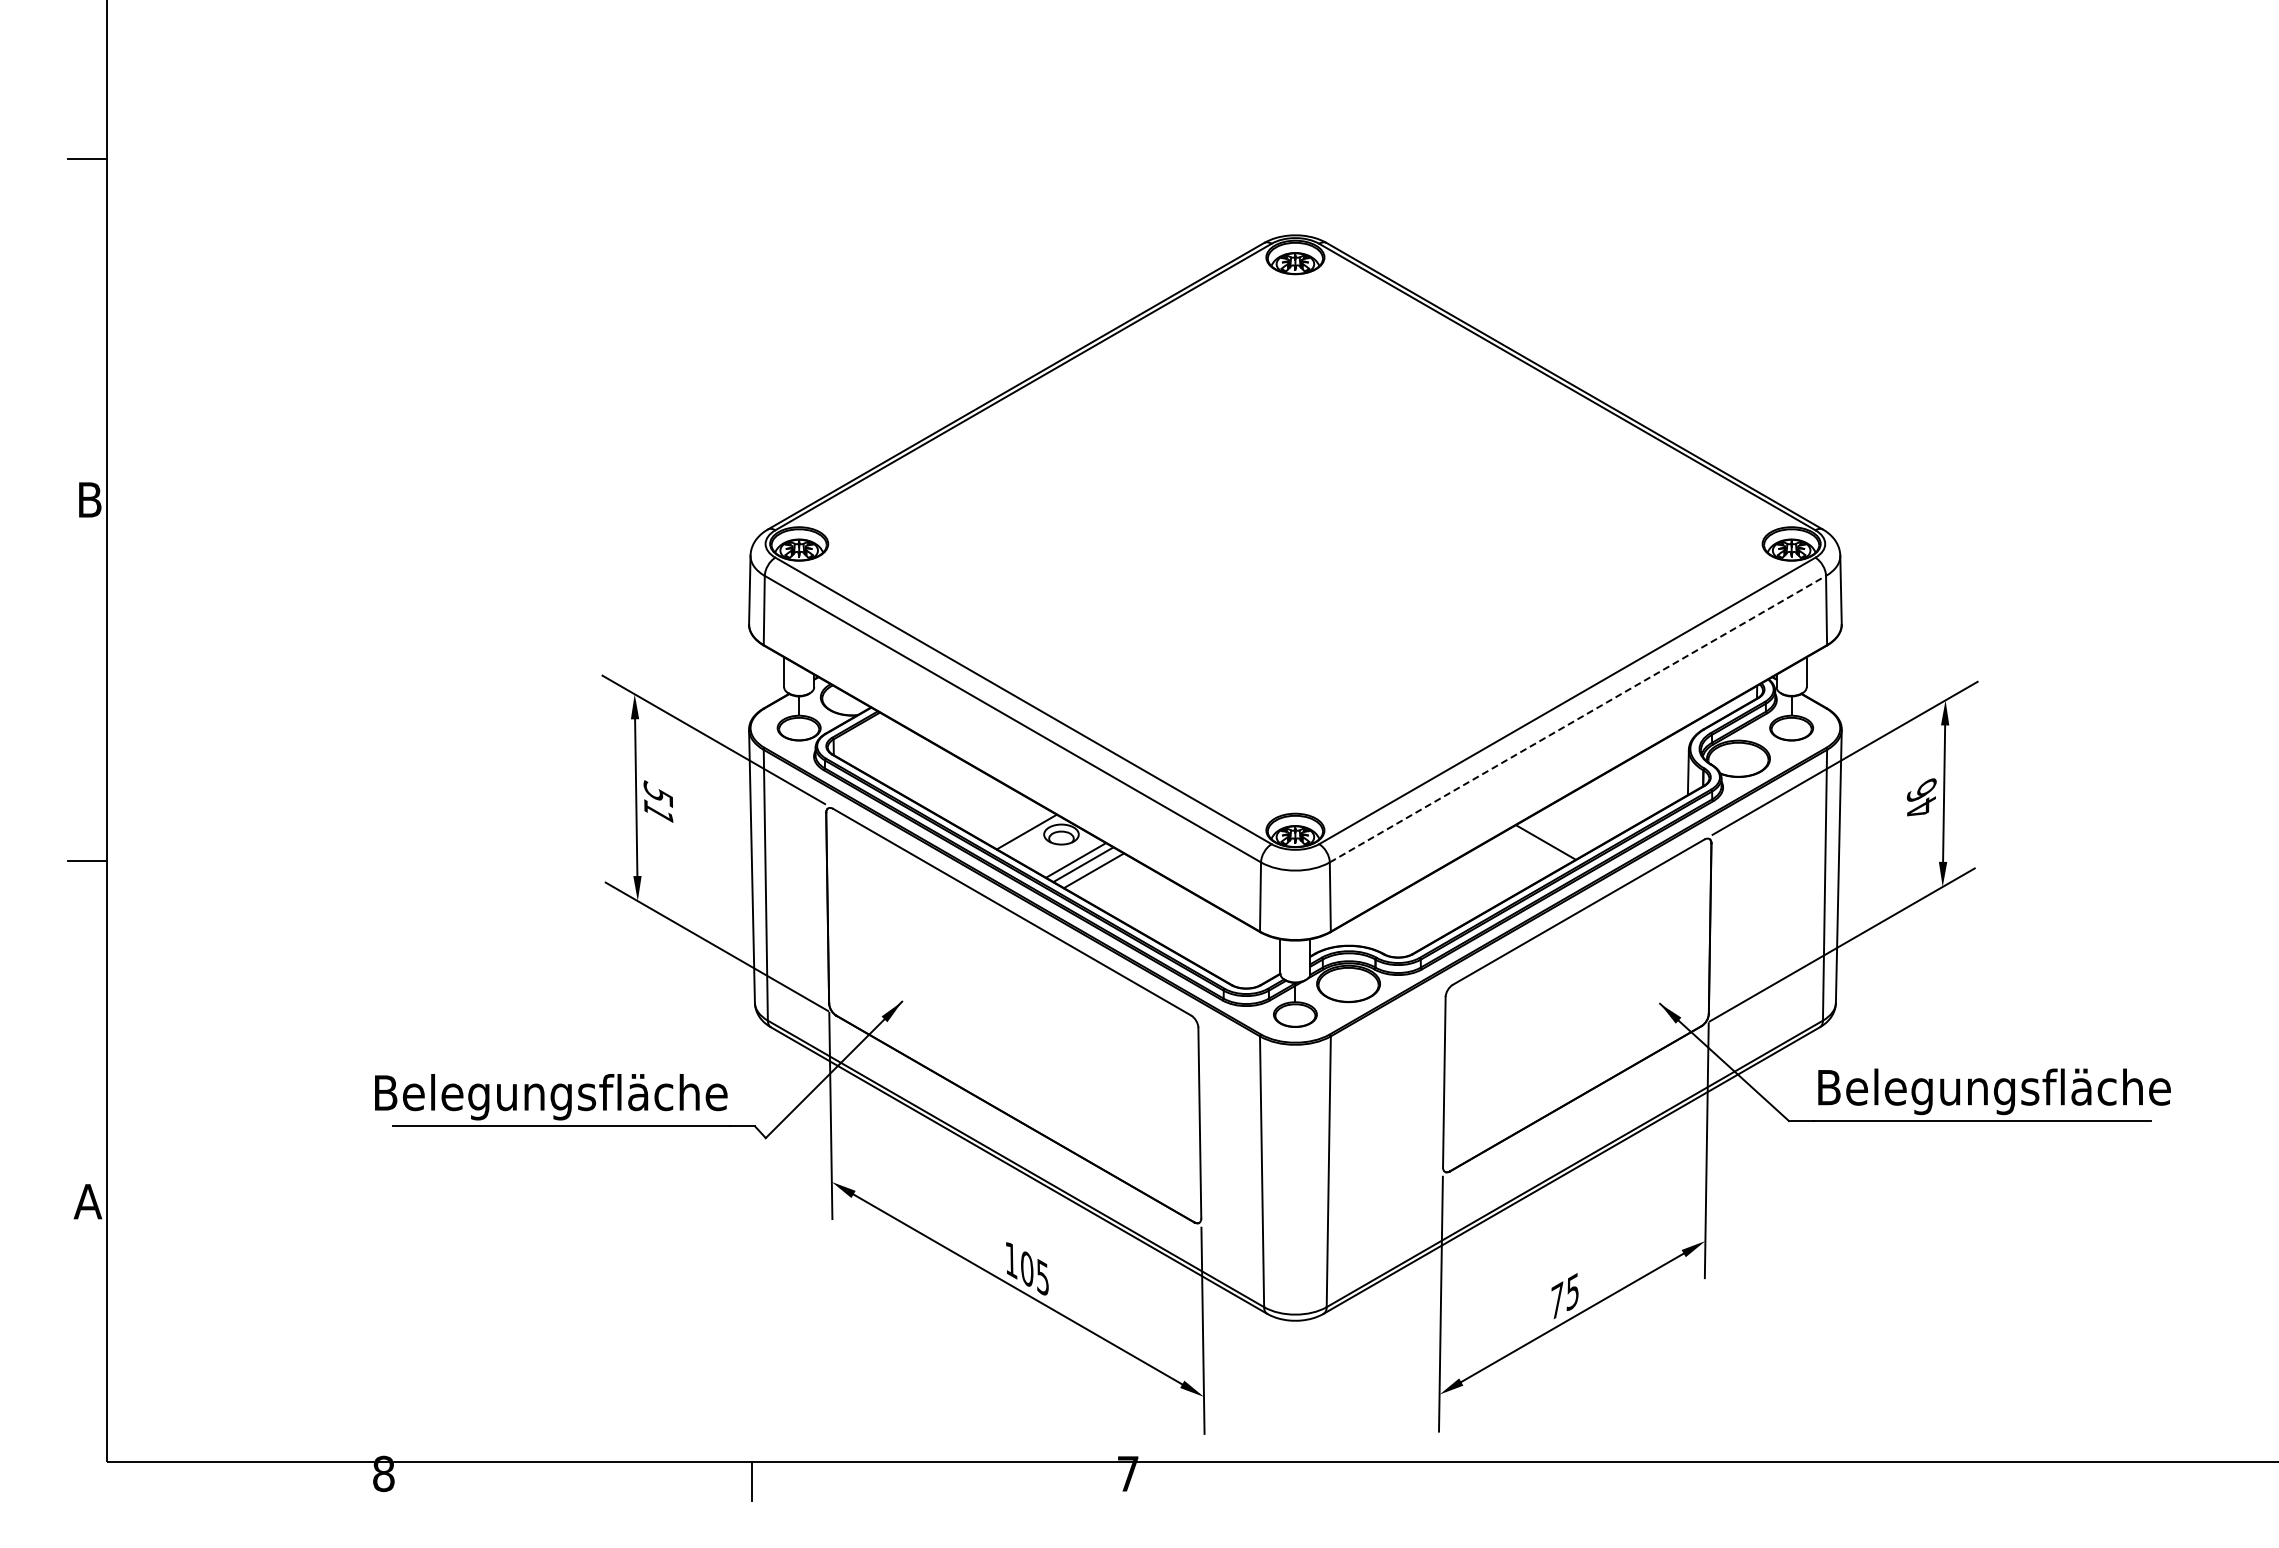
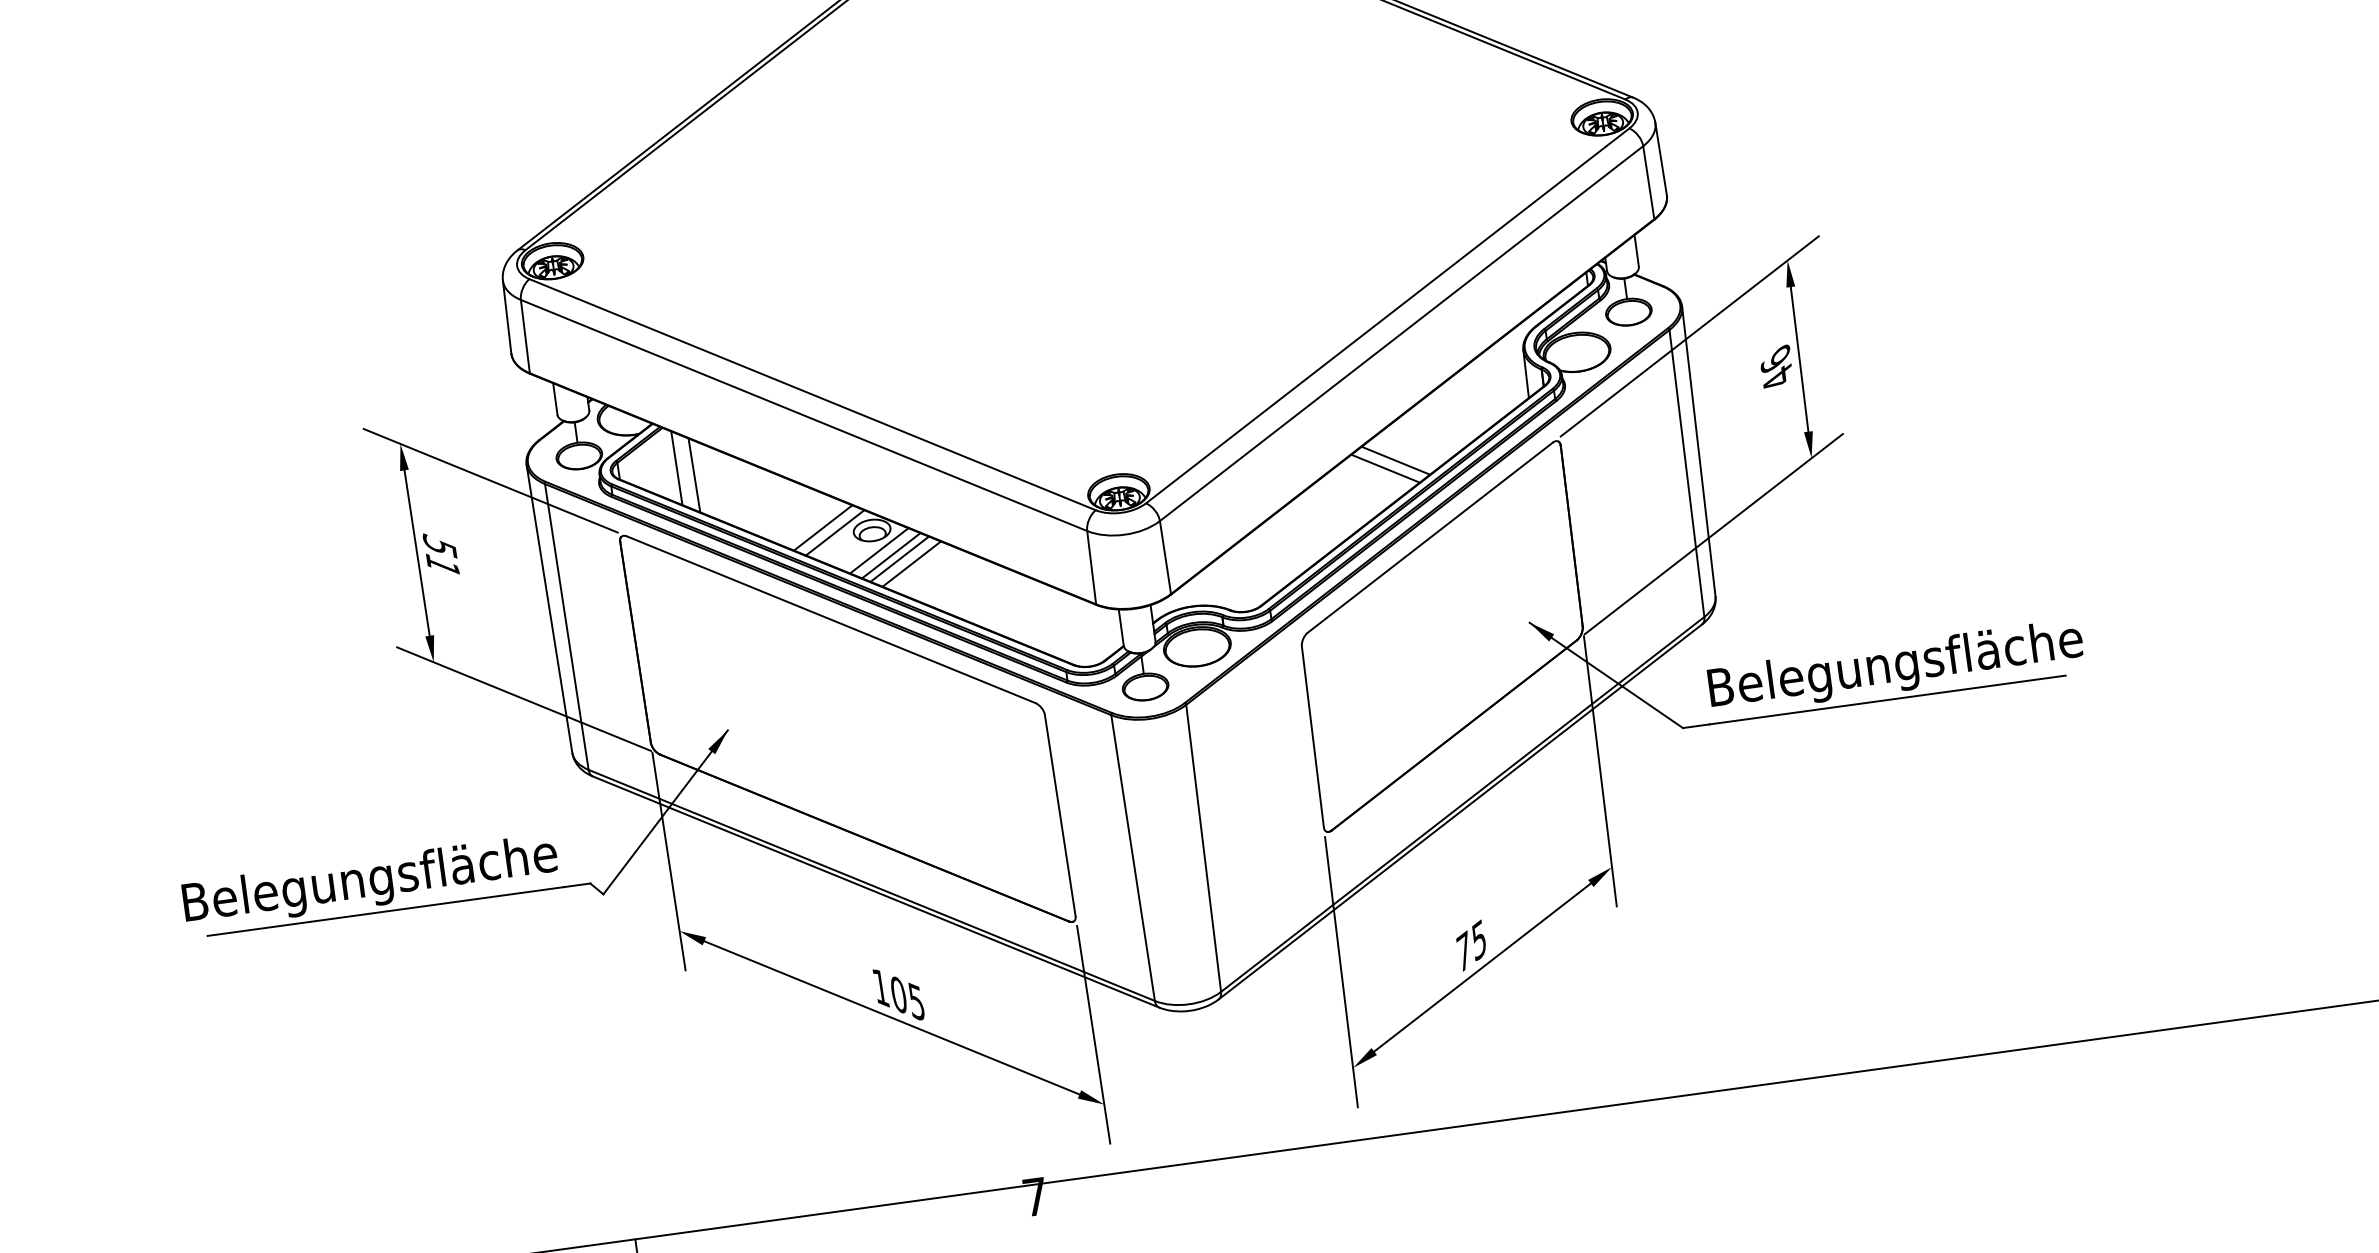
line: (1578, 718) -> (1402, 332), dashed -> solid
line: (887, 751) -> (676, 467), added
line: (903, 760) -> (694, 475), added
line: (1016, 825) -> (823, 527), added
line: (1556, 836) -> (1395, 460), added
line: (1065, 854) -> (879, 551), added

